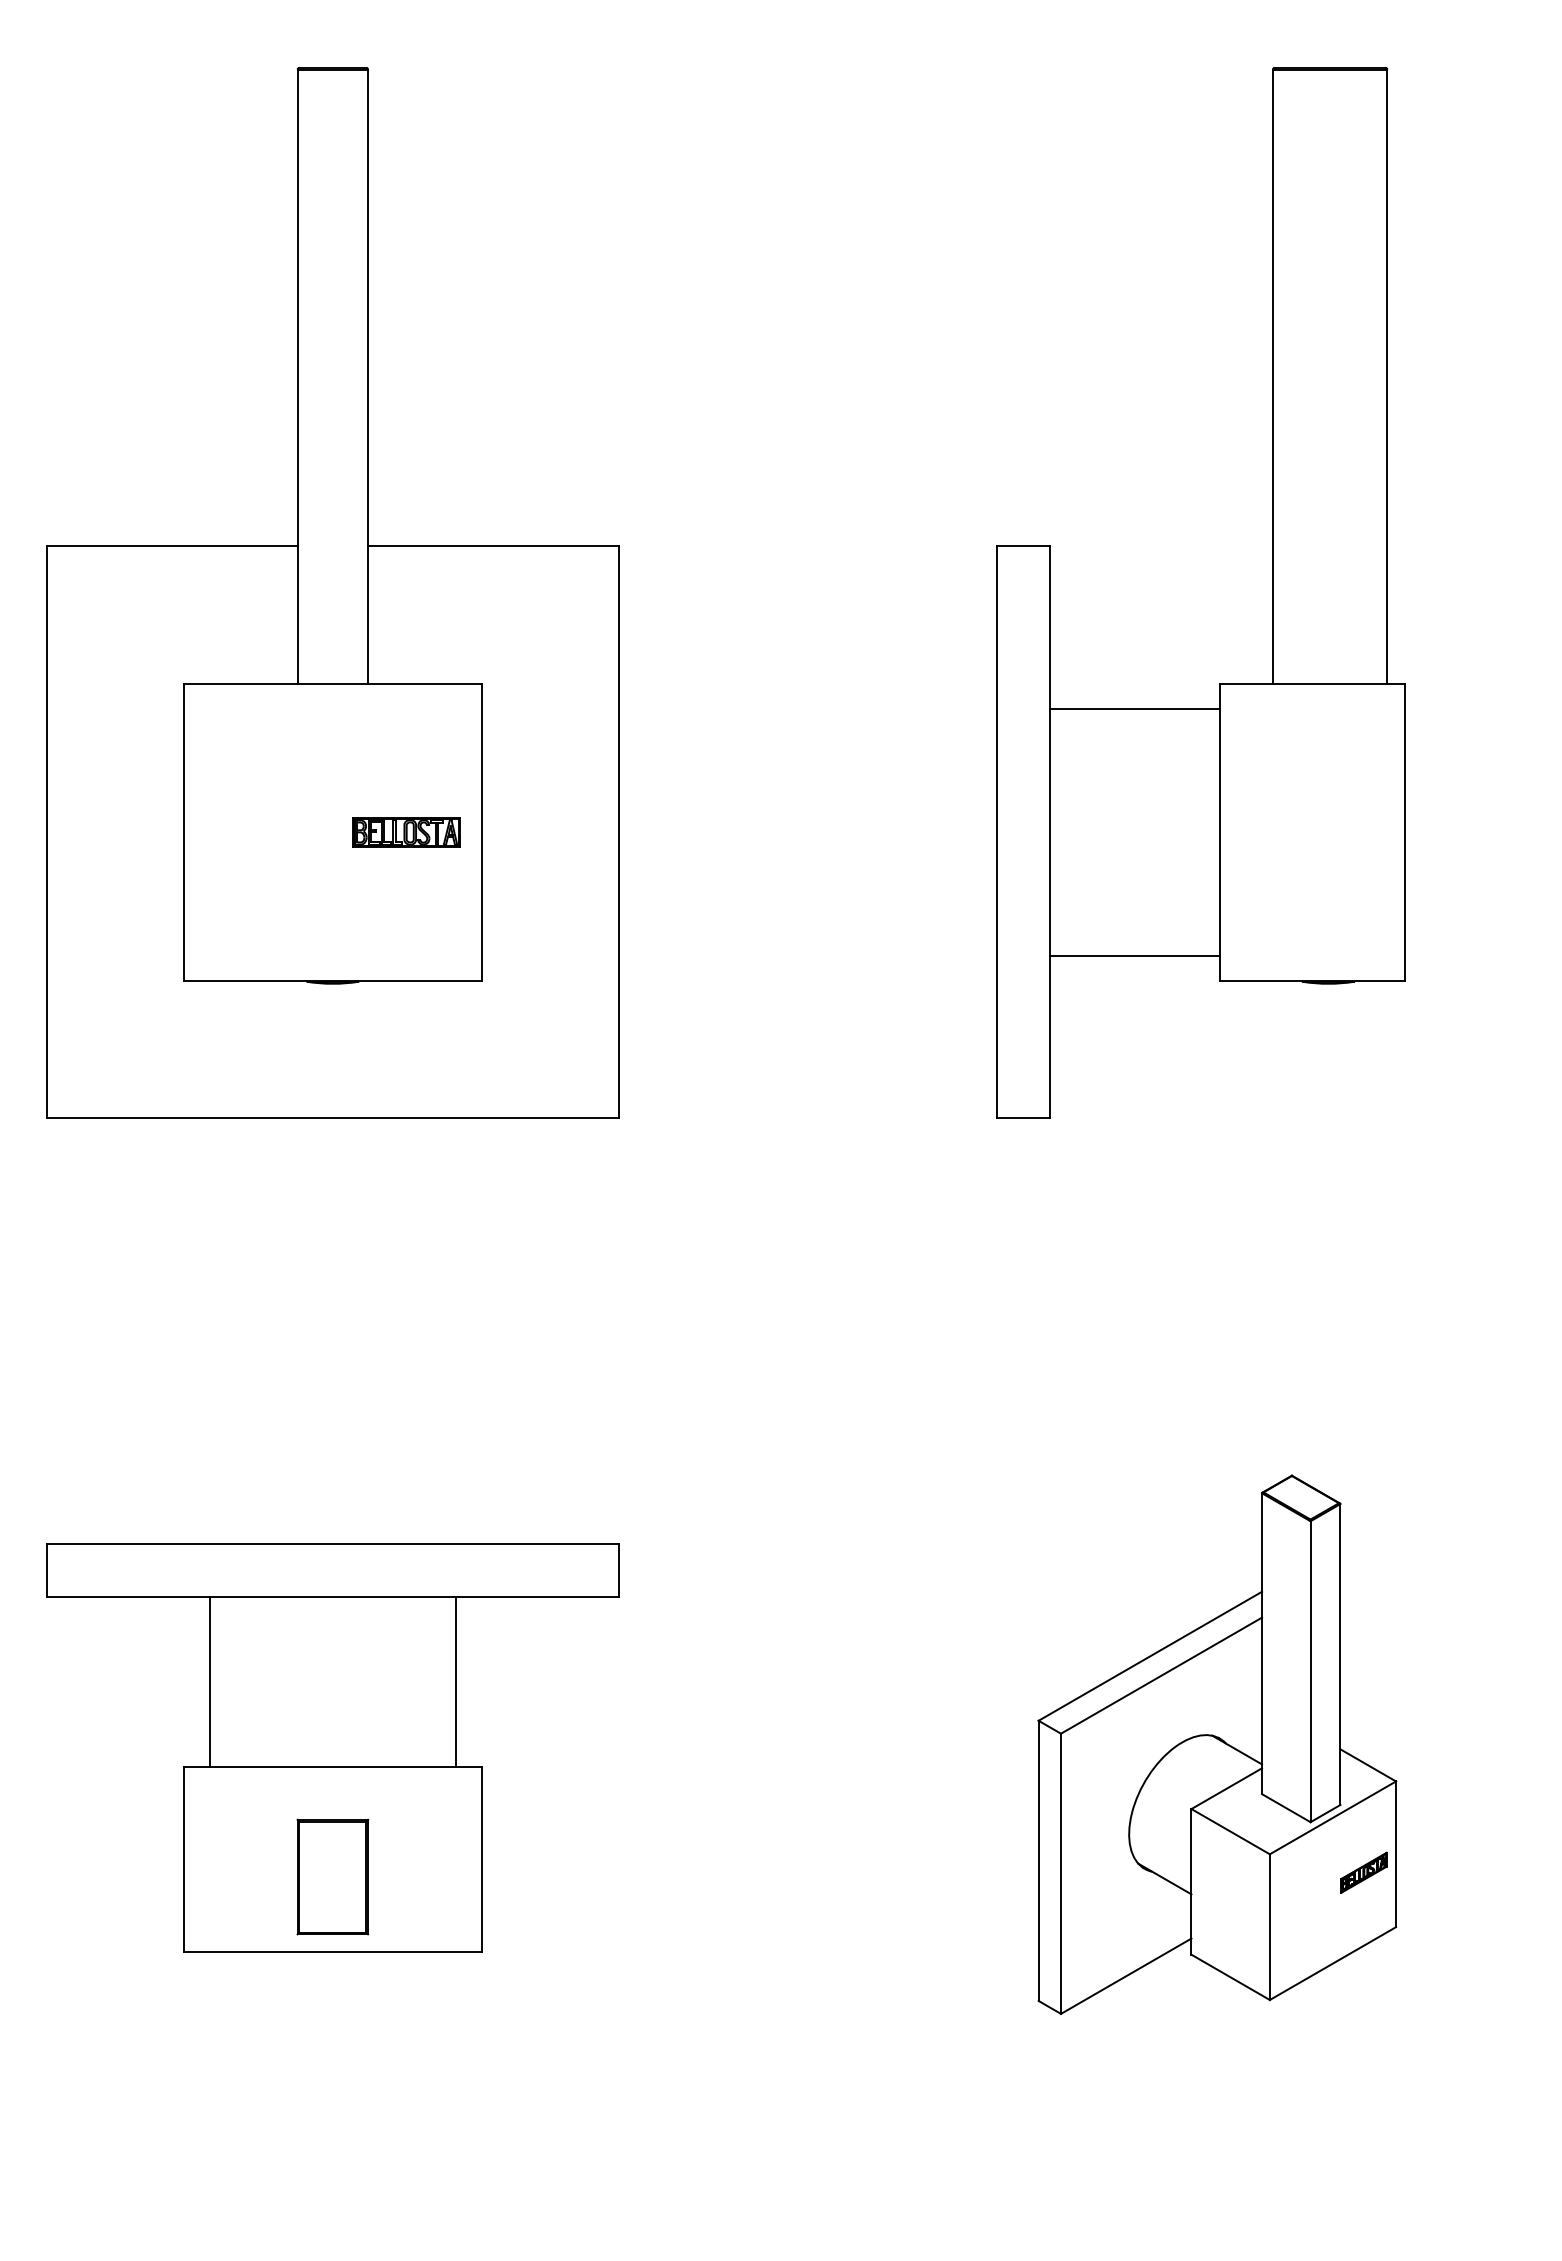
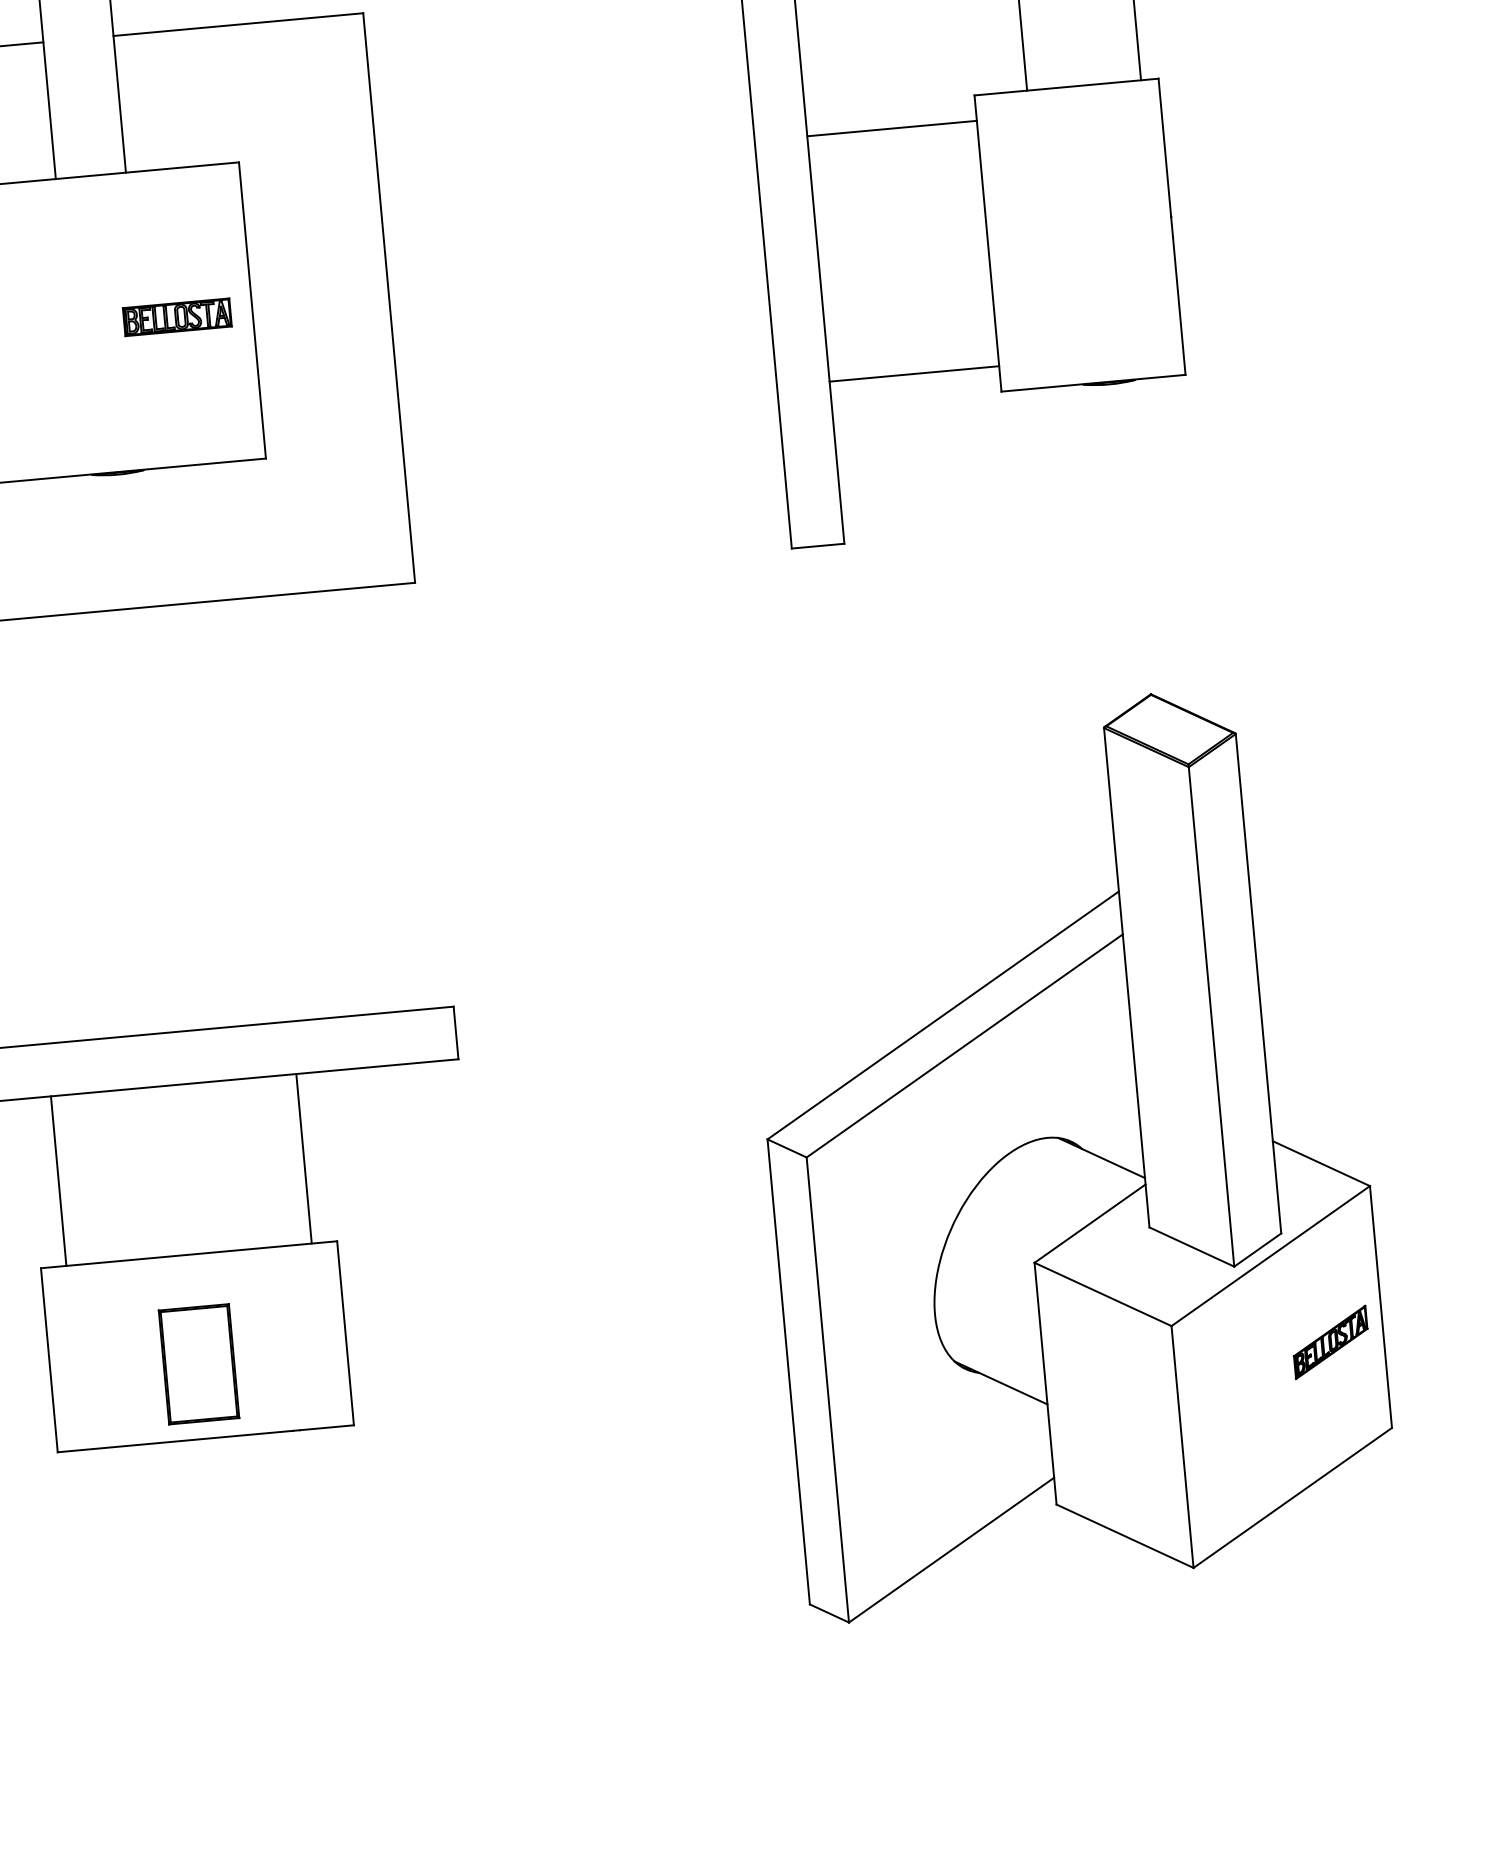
part: (1217, 1744) -> (1068, 1152), size x1.67

